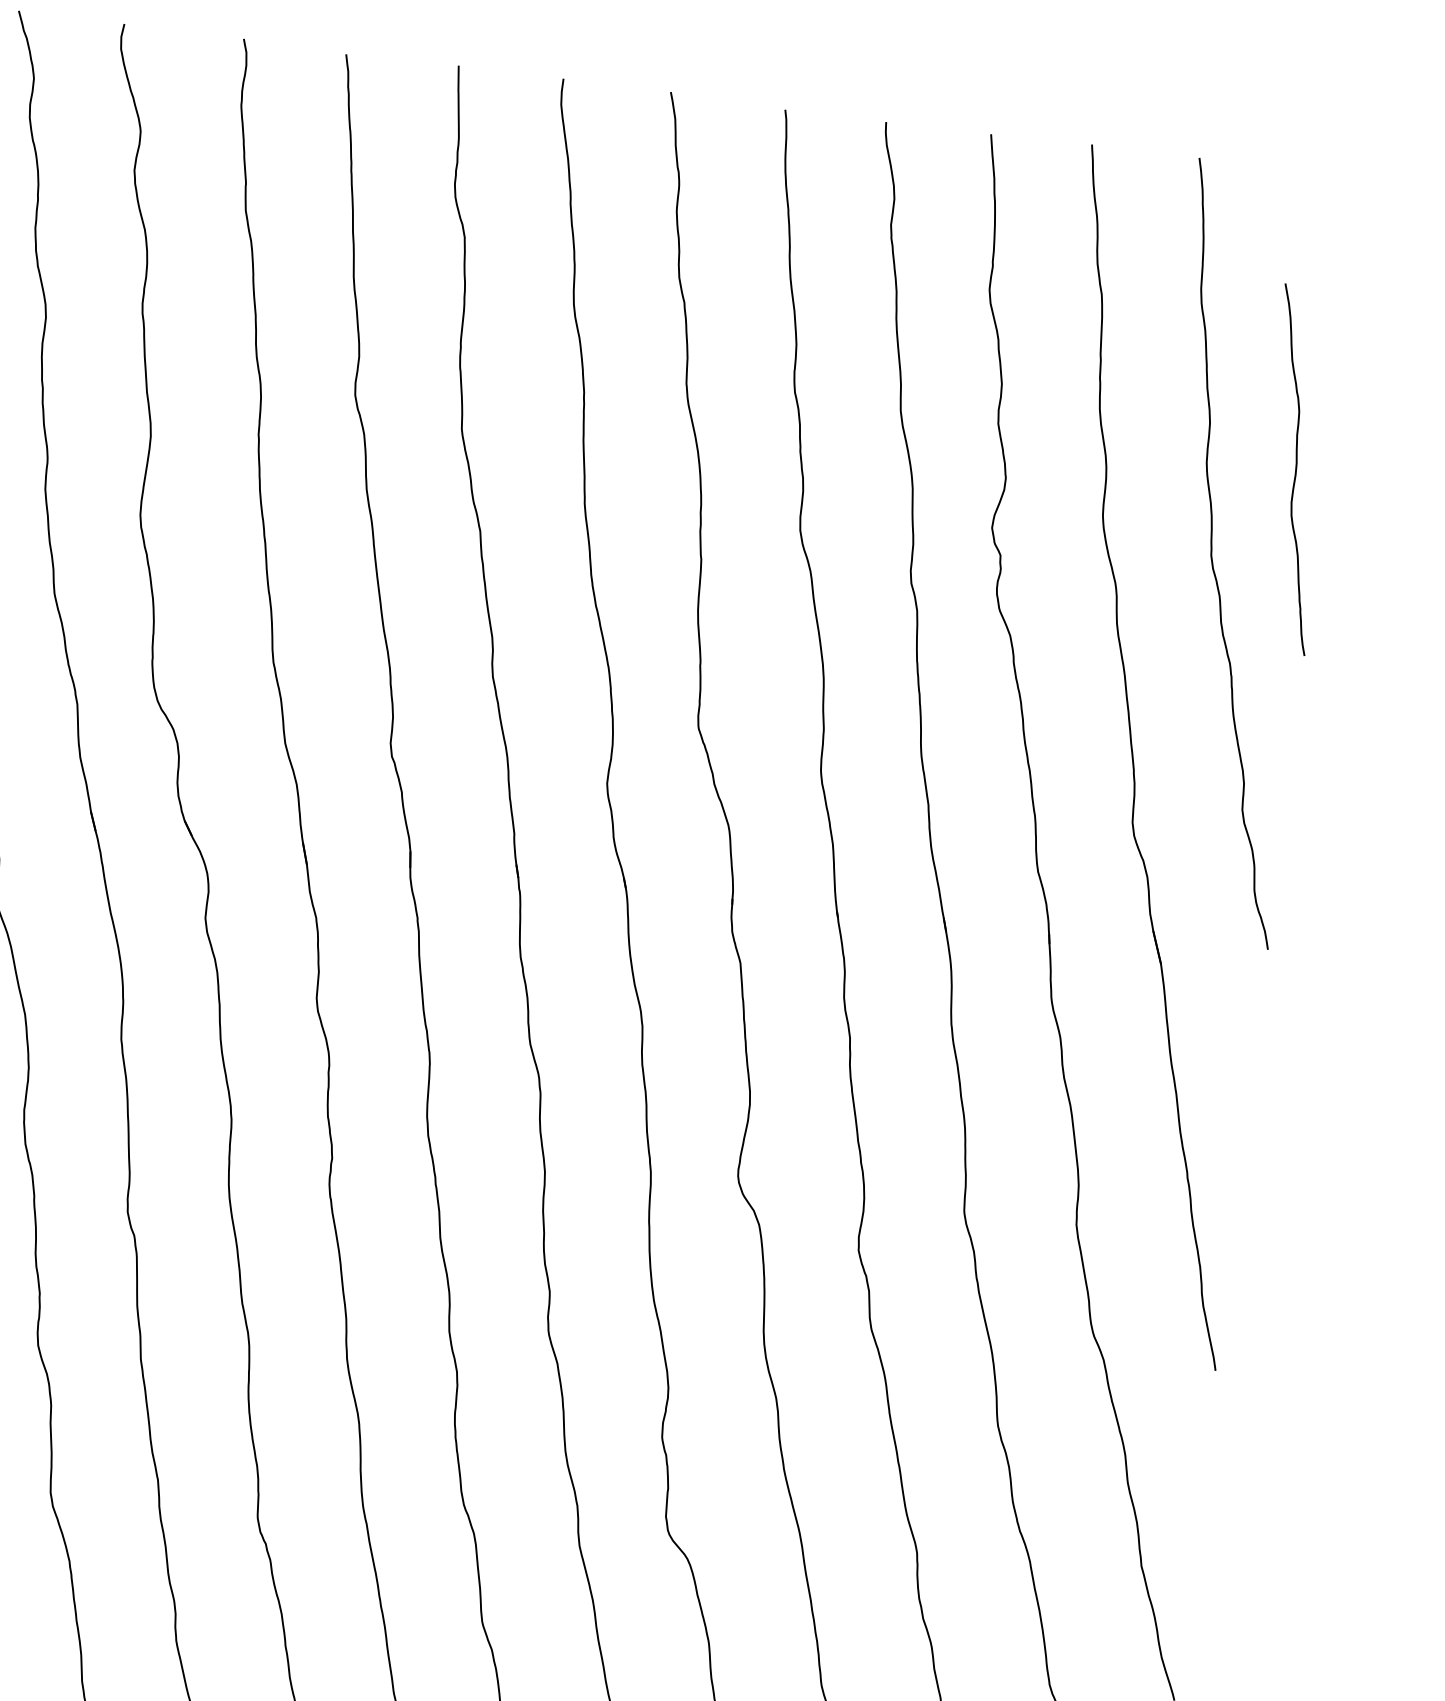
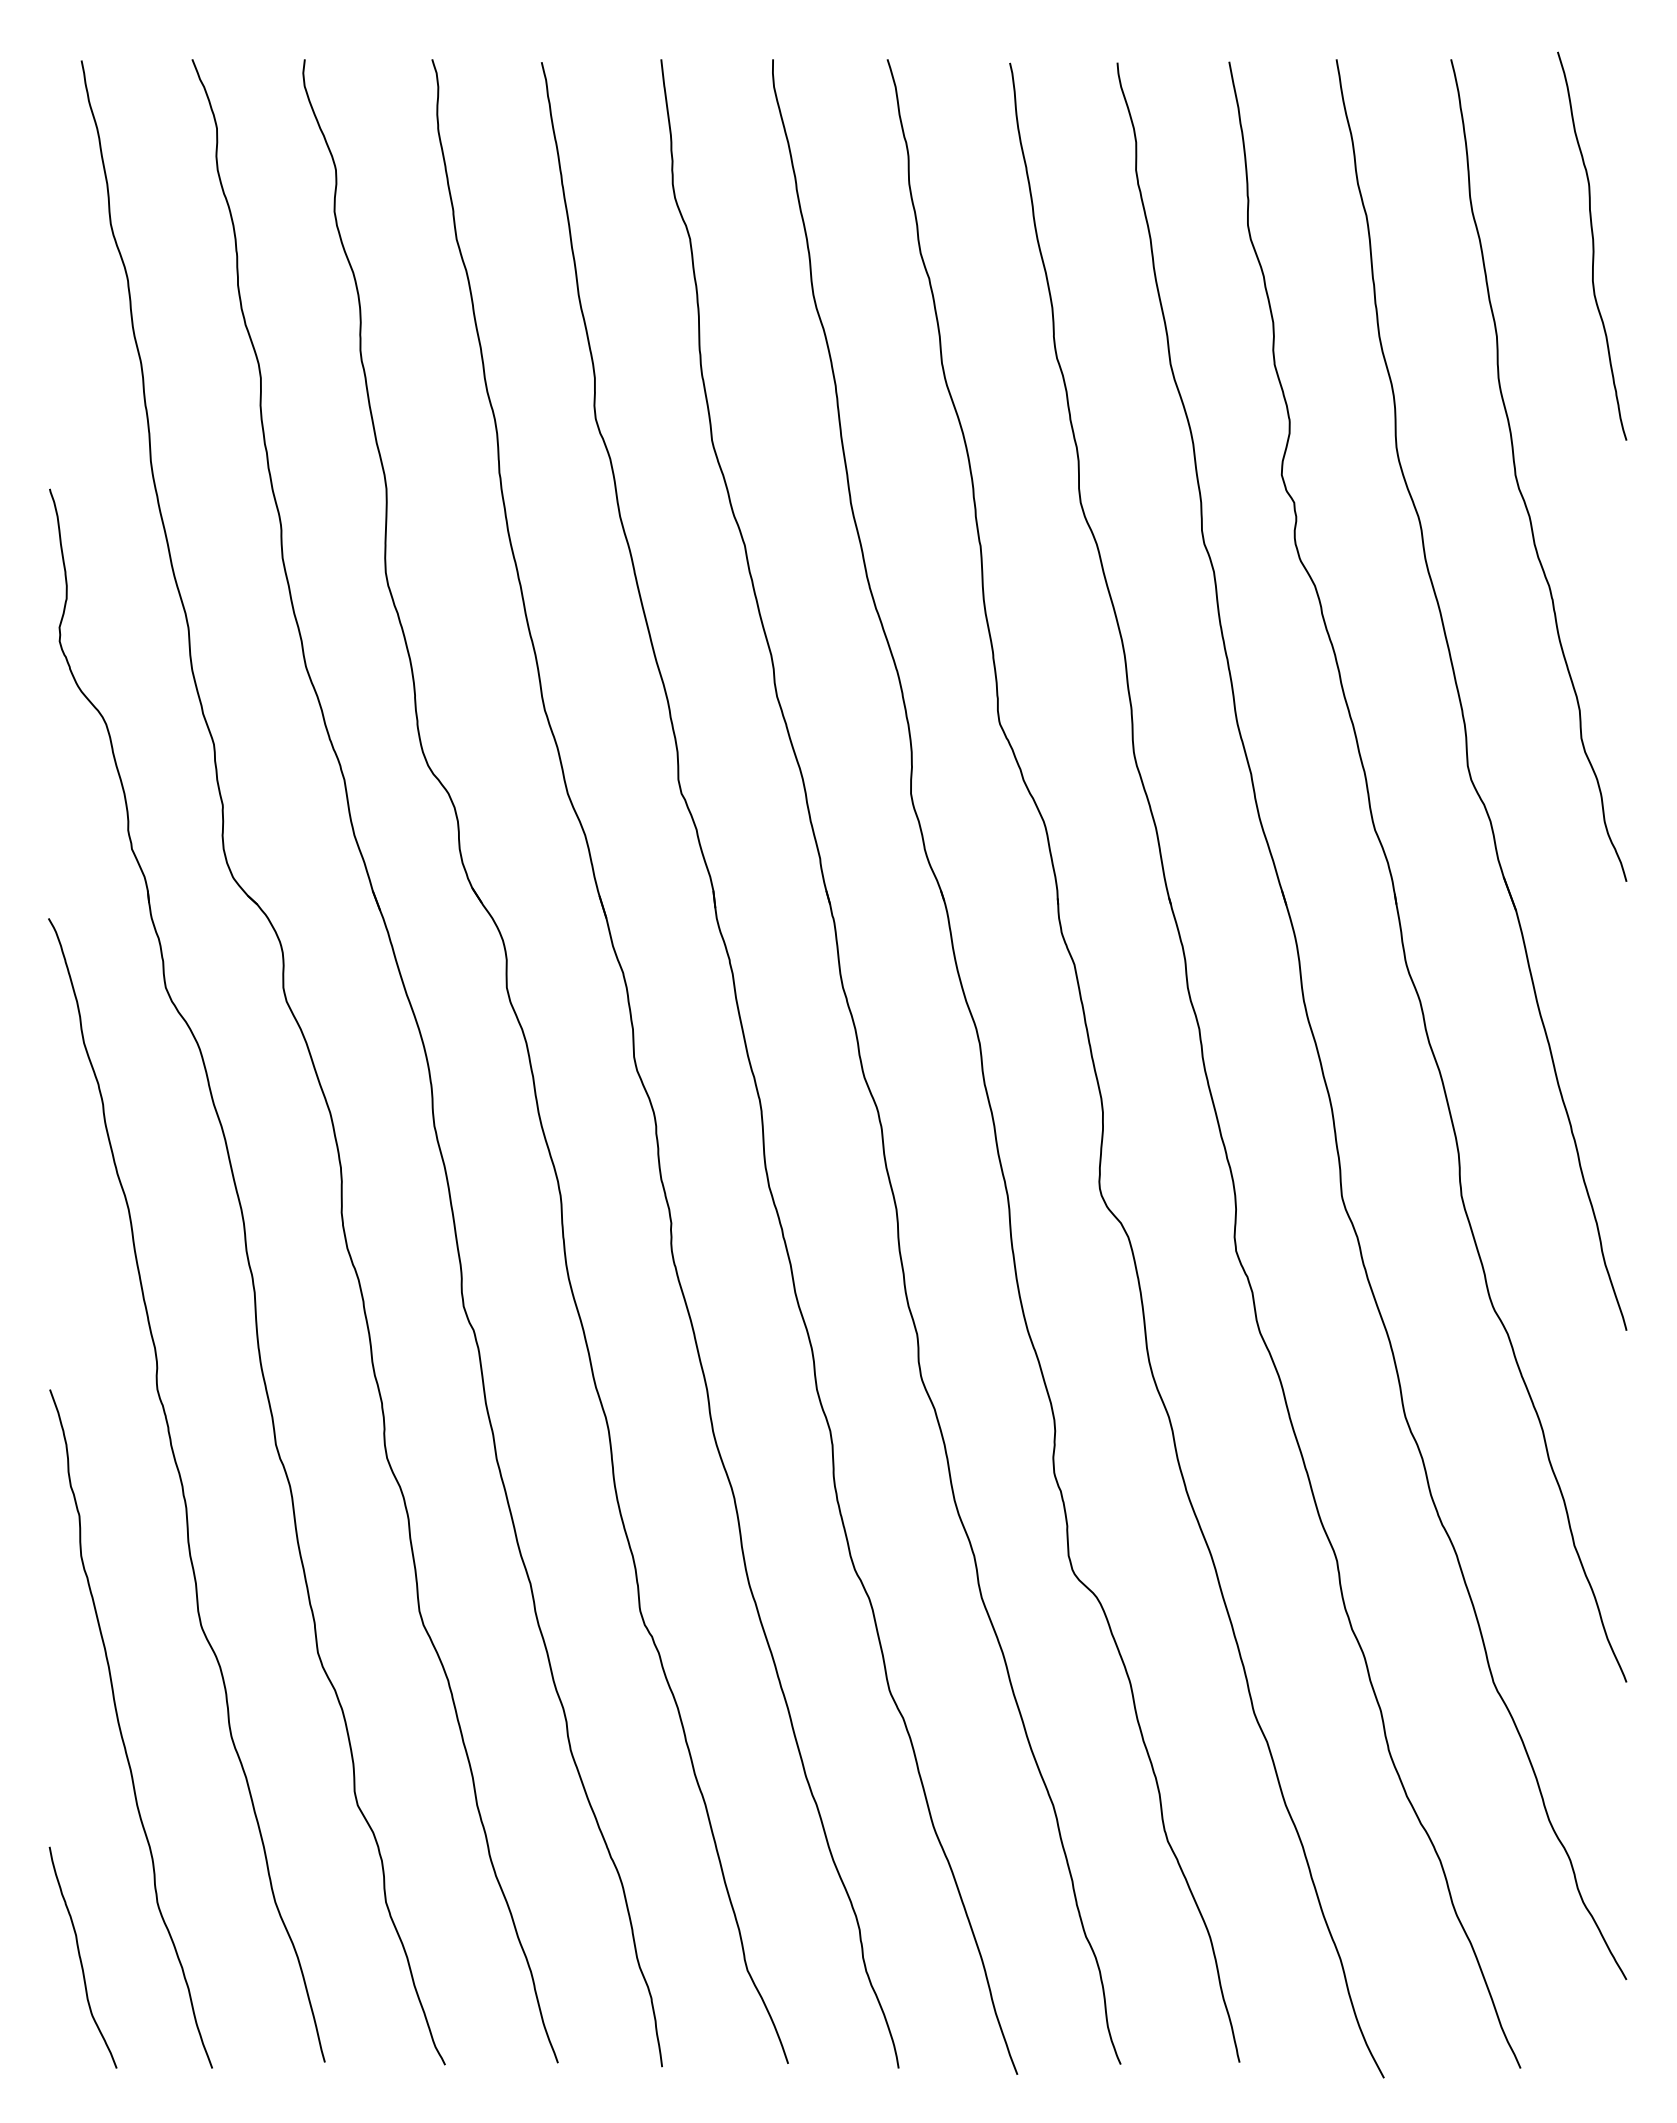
curve: (1295, 469) -> (1592, 245), moved

